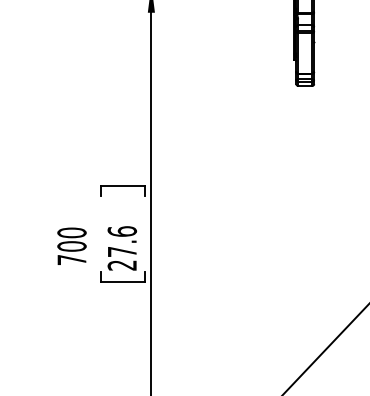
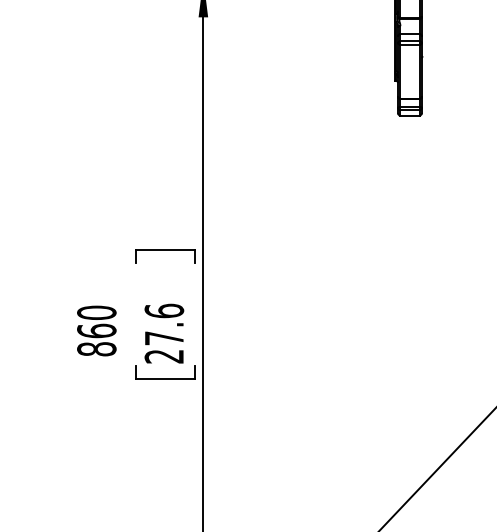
text: (71, 253) -> (96, 340), 700 -> 860

